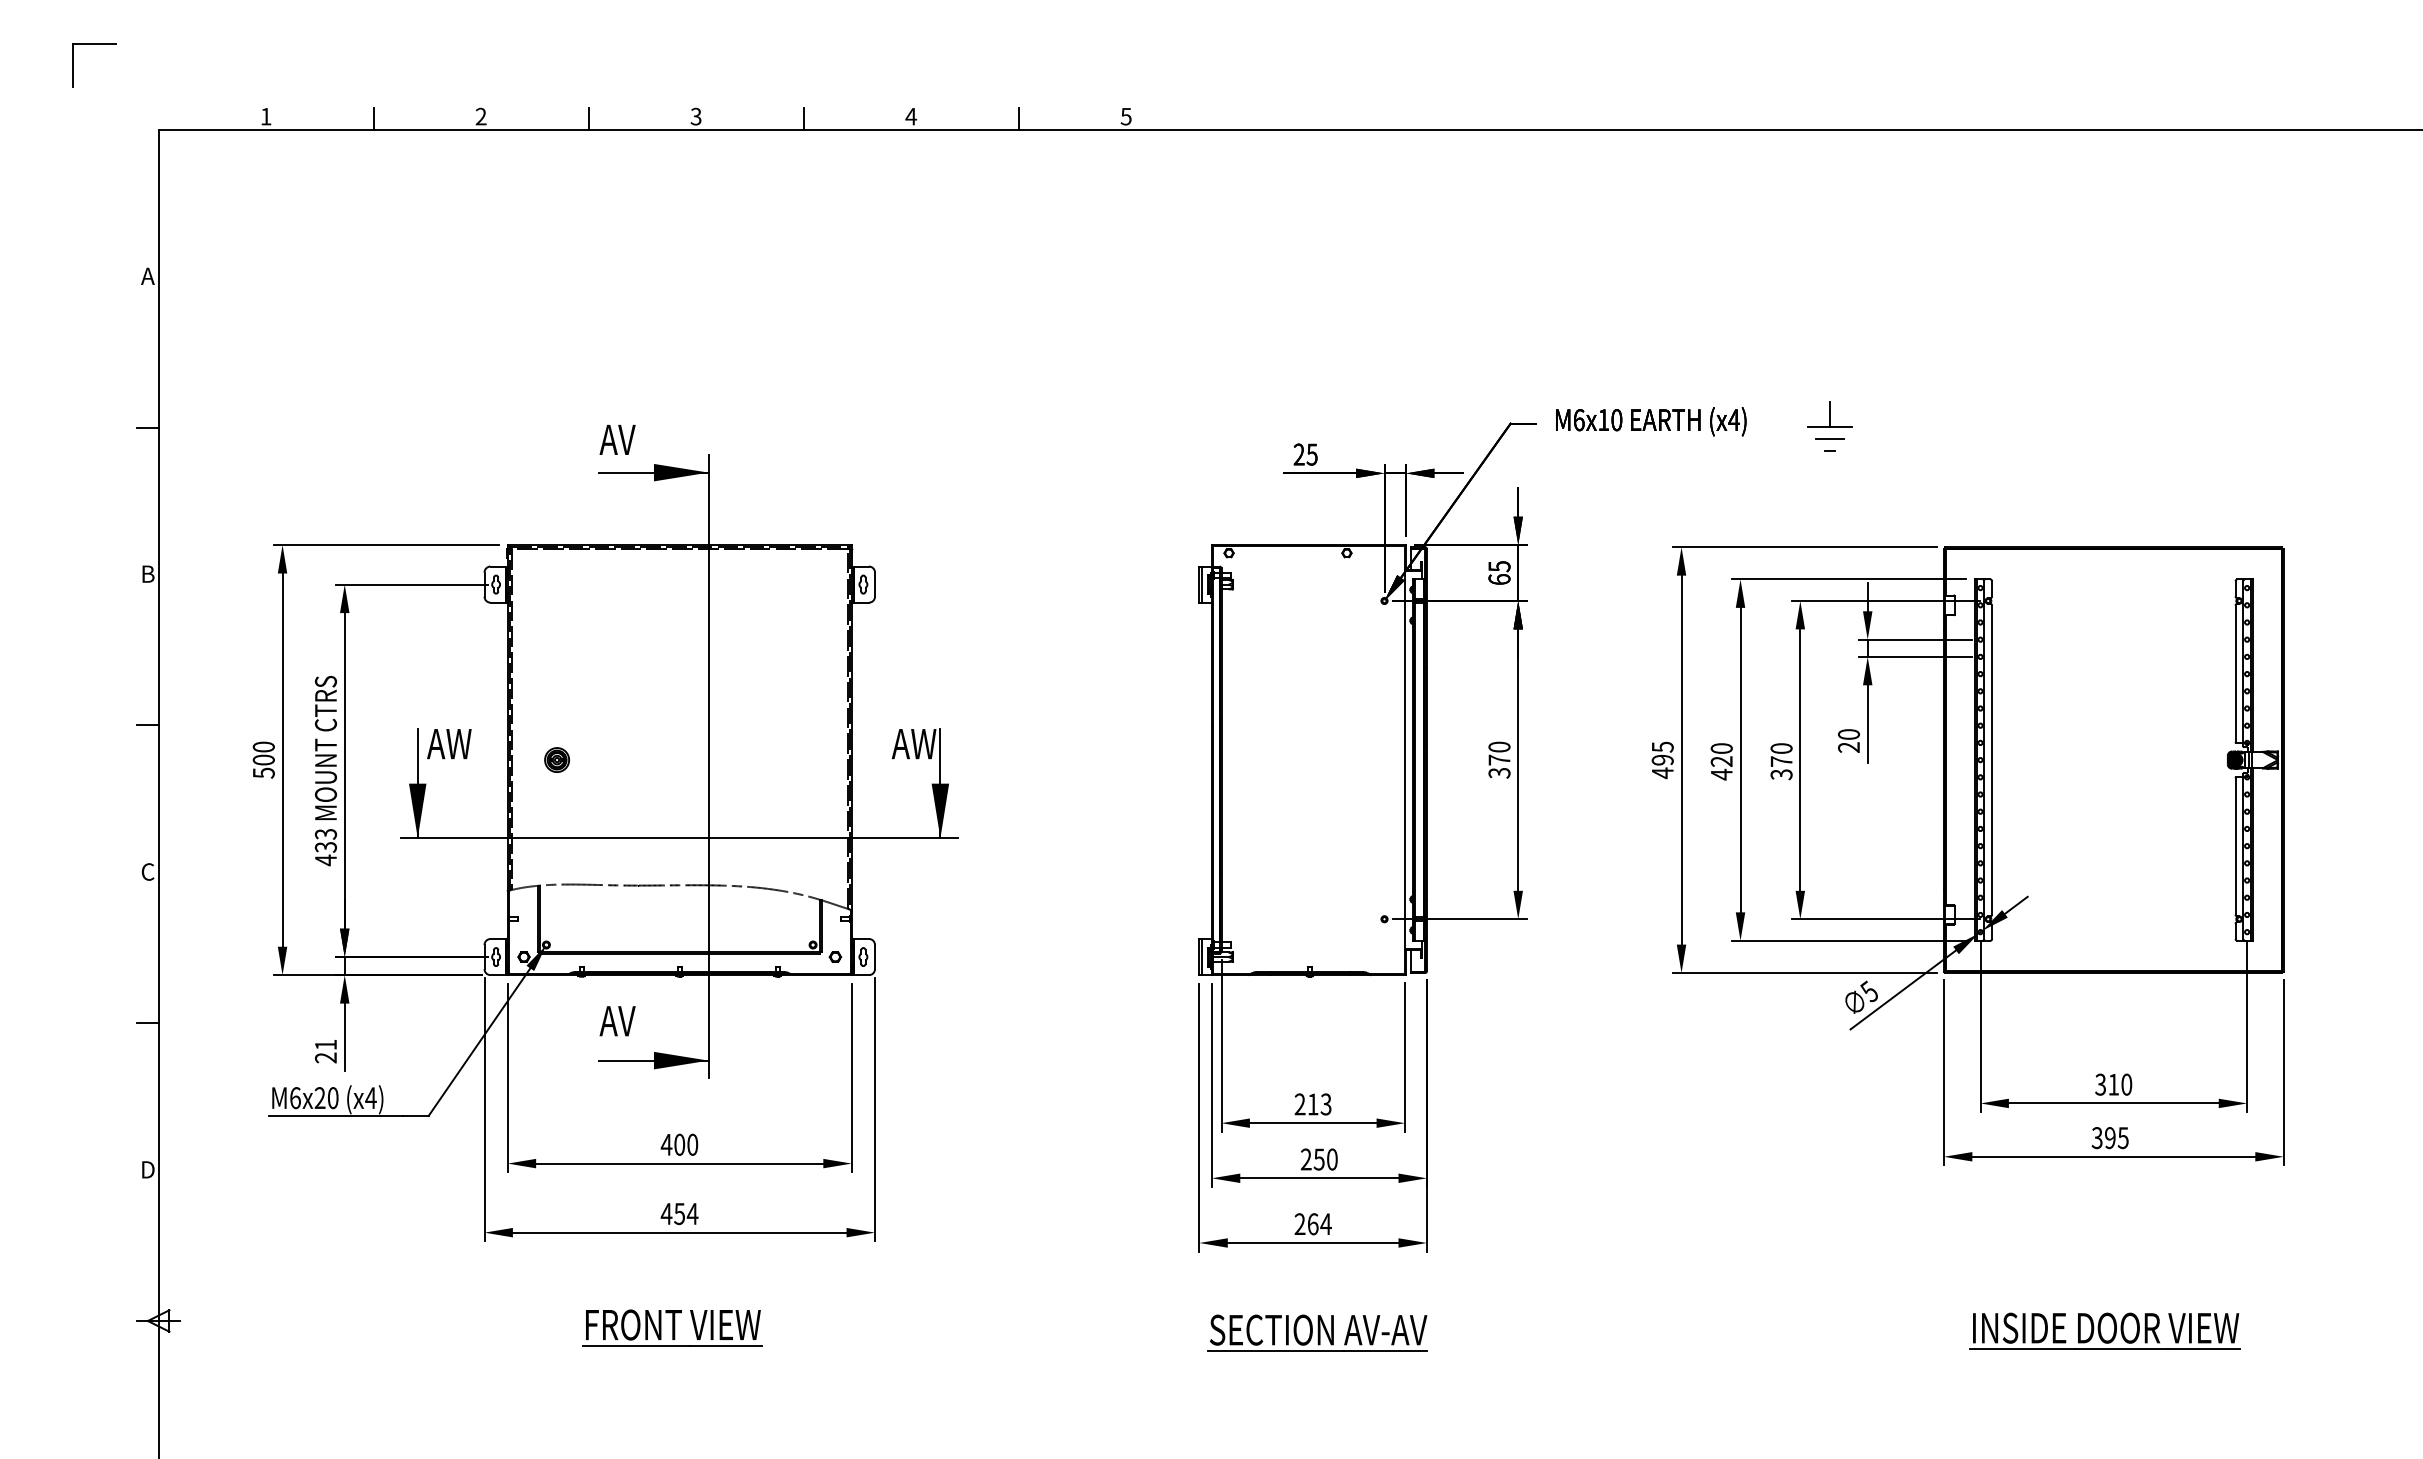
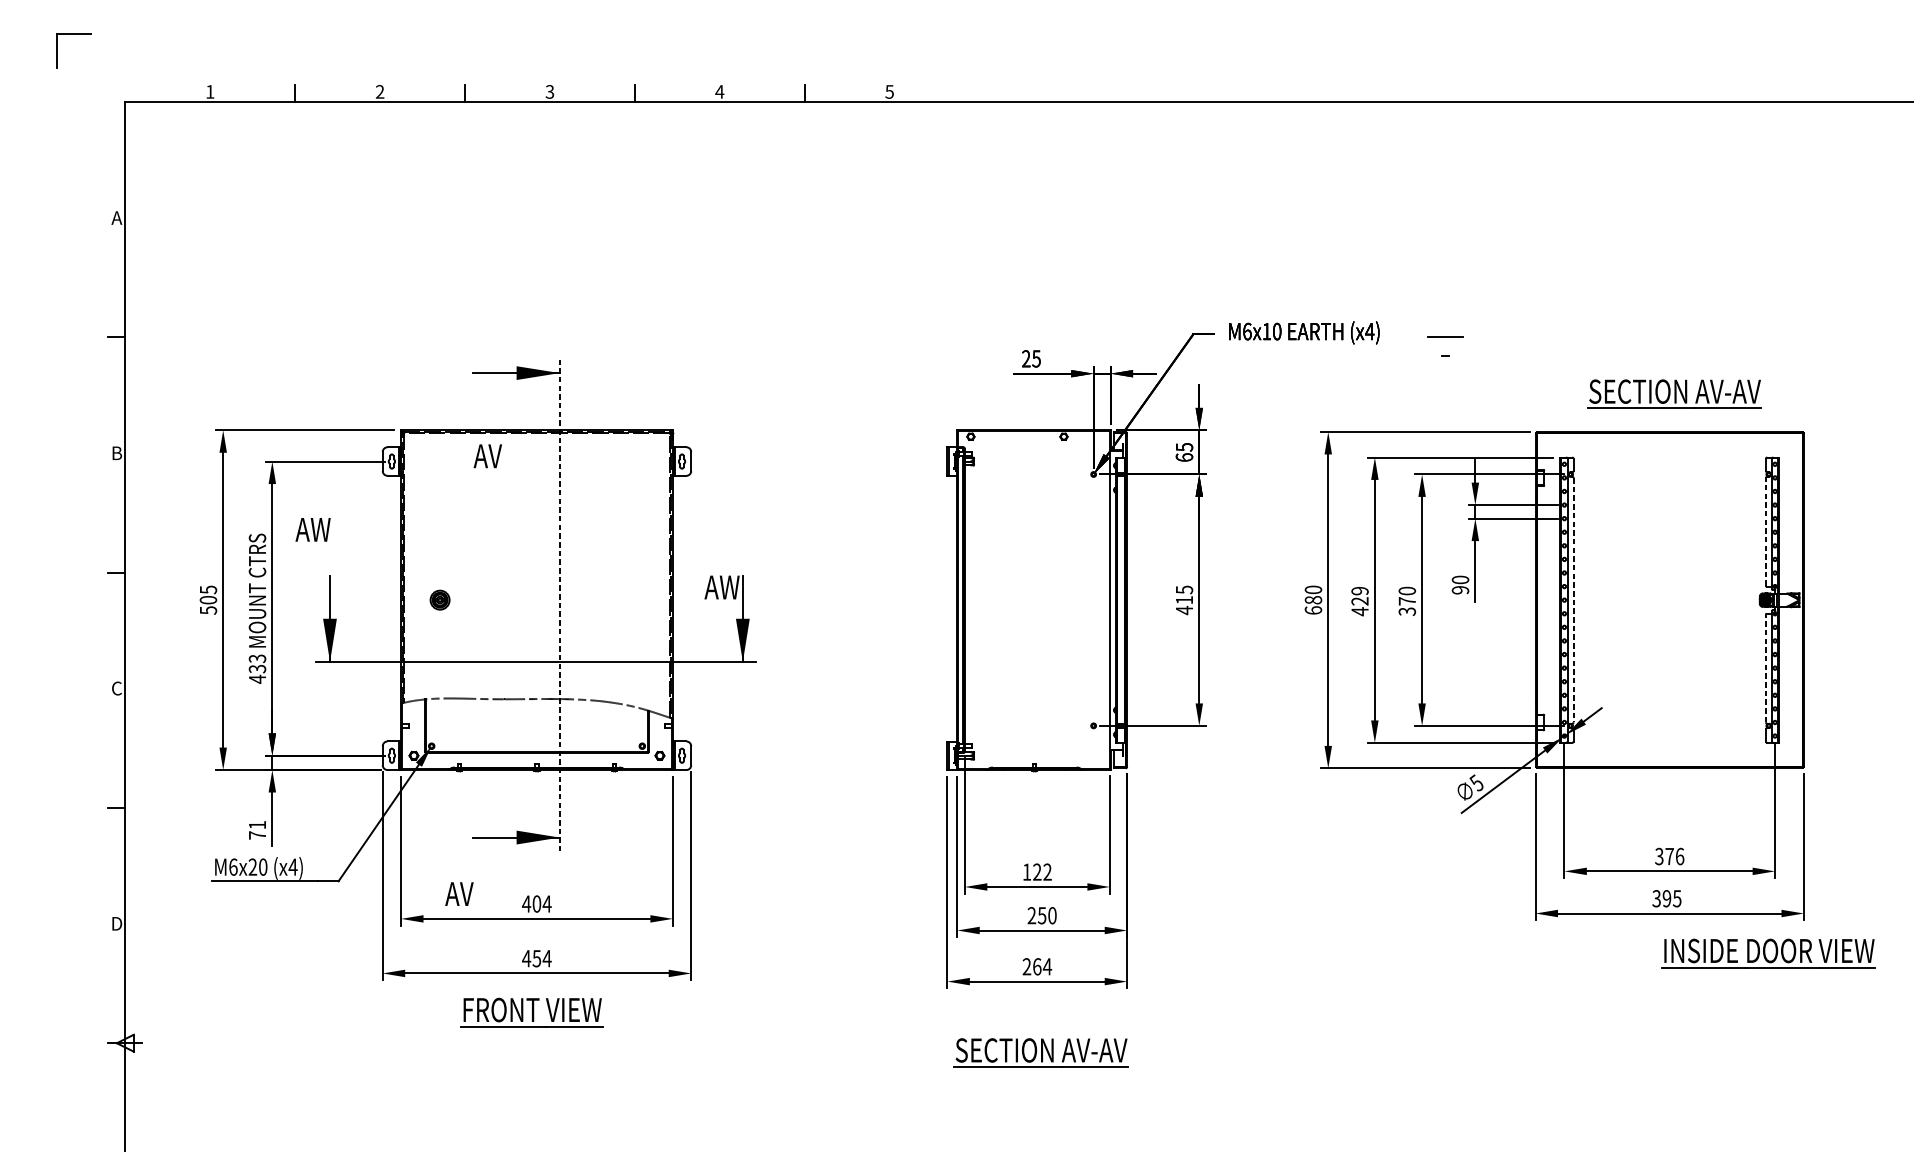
line: (1829, 413) -> (1445, 326), removed
line: (1829, 438) -> (1445, 346), removed
text: (617, 439) -> (487, 455), moved
part: (2119, 498) -> (1674, 393), added
line: (2235, 673) -> (1765, 531), solid -> dashed
text: (449, 744) -> (313, 530), moved
text: (263, 746) -> (208, 589), 500 -> 505
text: (1849, 747) -> (1460, 590), 20 -> 90
text: (1721, 748) -> (1359, 591), 420 -> 429
text: (1499, 760) -> (1184, 600), 370 -> 415
text: (1662, 760) -> (1313, 600), 495 -> 680
line: (1992, 760) -> (1573, 600), solid -> dashed
line: (708, 767) -> (559, 606), solid -> dashed
line: (2235, 845) -> (1765, 667), solid -> dashed
text: (617, 1021) -> (459, 894), moved
text: (325, 1057) -> (257, 835), 21 -> 71
text: (2120, 1084) -> (1675, 856), 310 -> 376
text: (1312, 1104) -> (1036, 872), 213 -> 122
text: (692, 1144) -> (547, 903), 400 -> 404
part: (672, 1327) -> (532, 1012), moved
part: (2104, 1330) -> (1768, 952), moved

